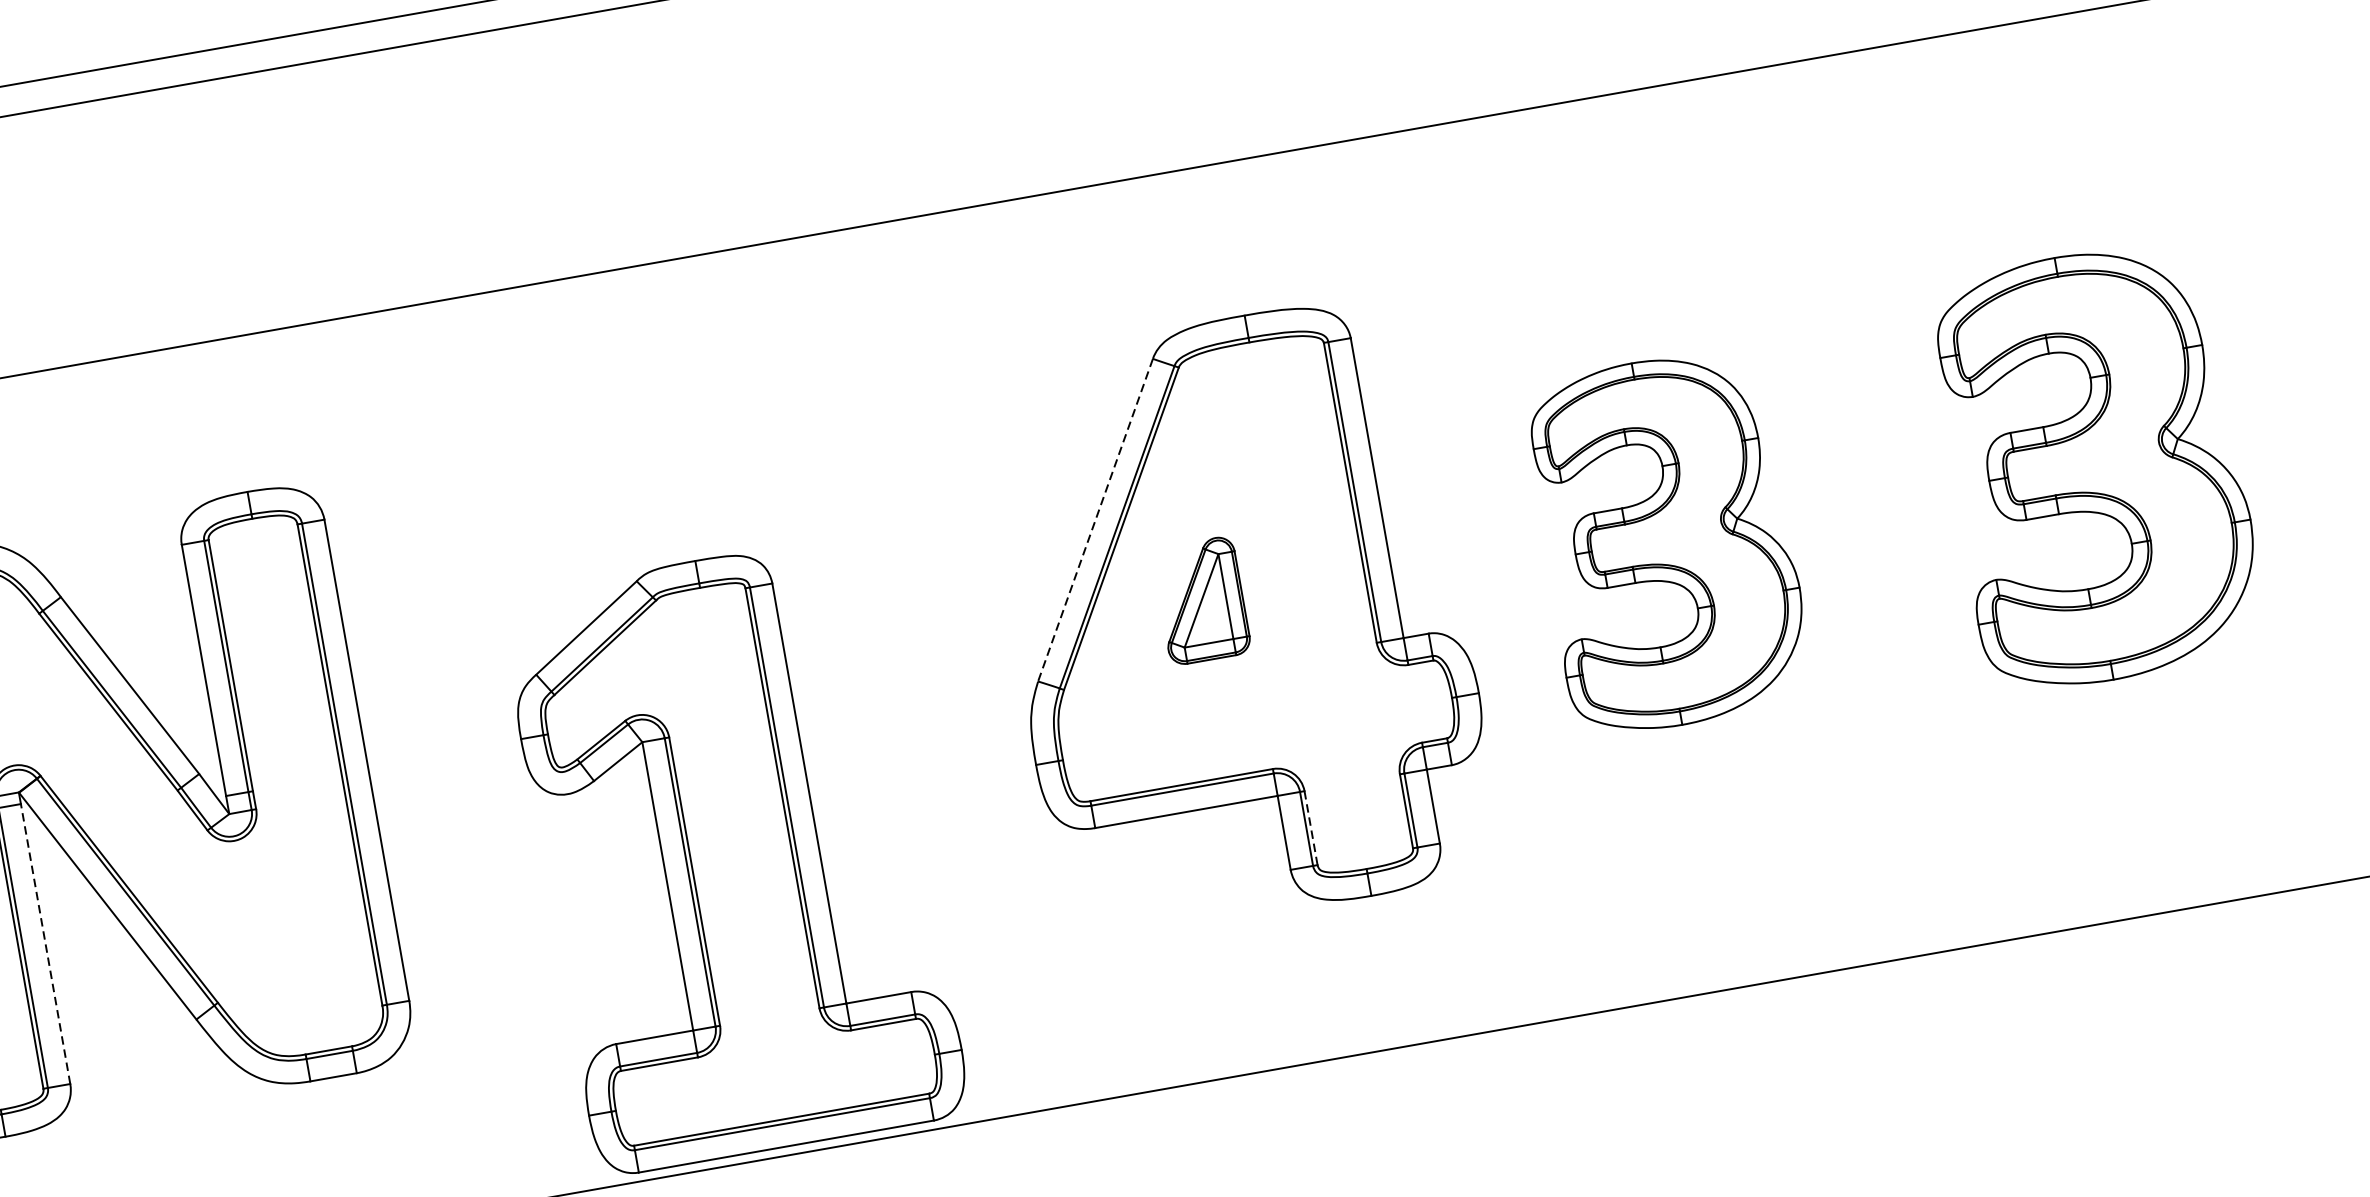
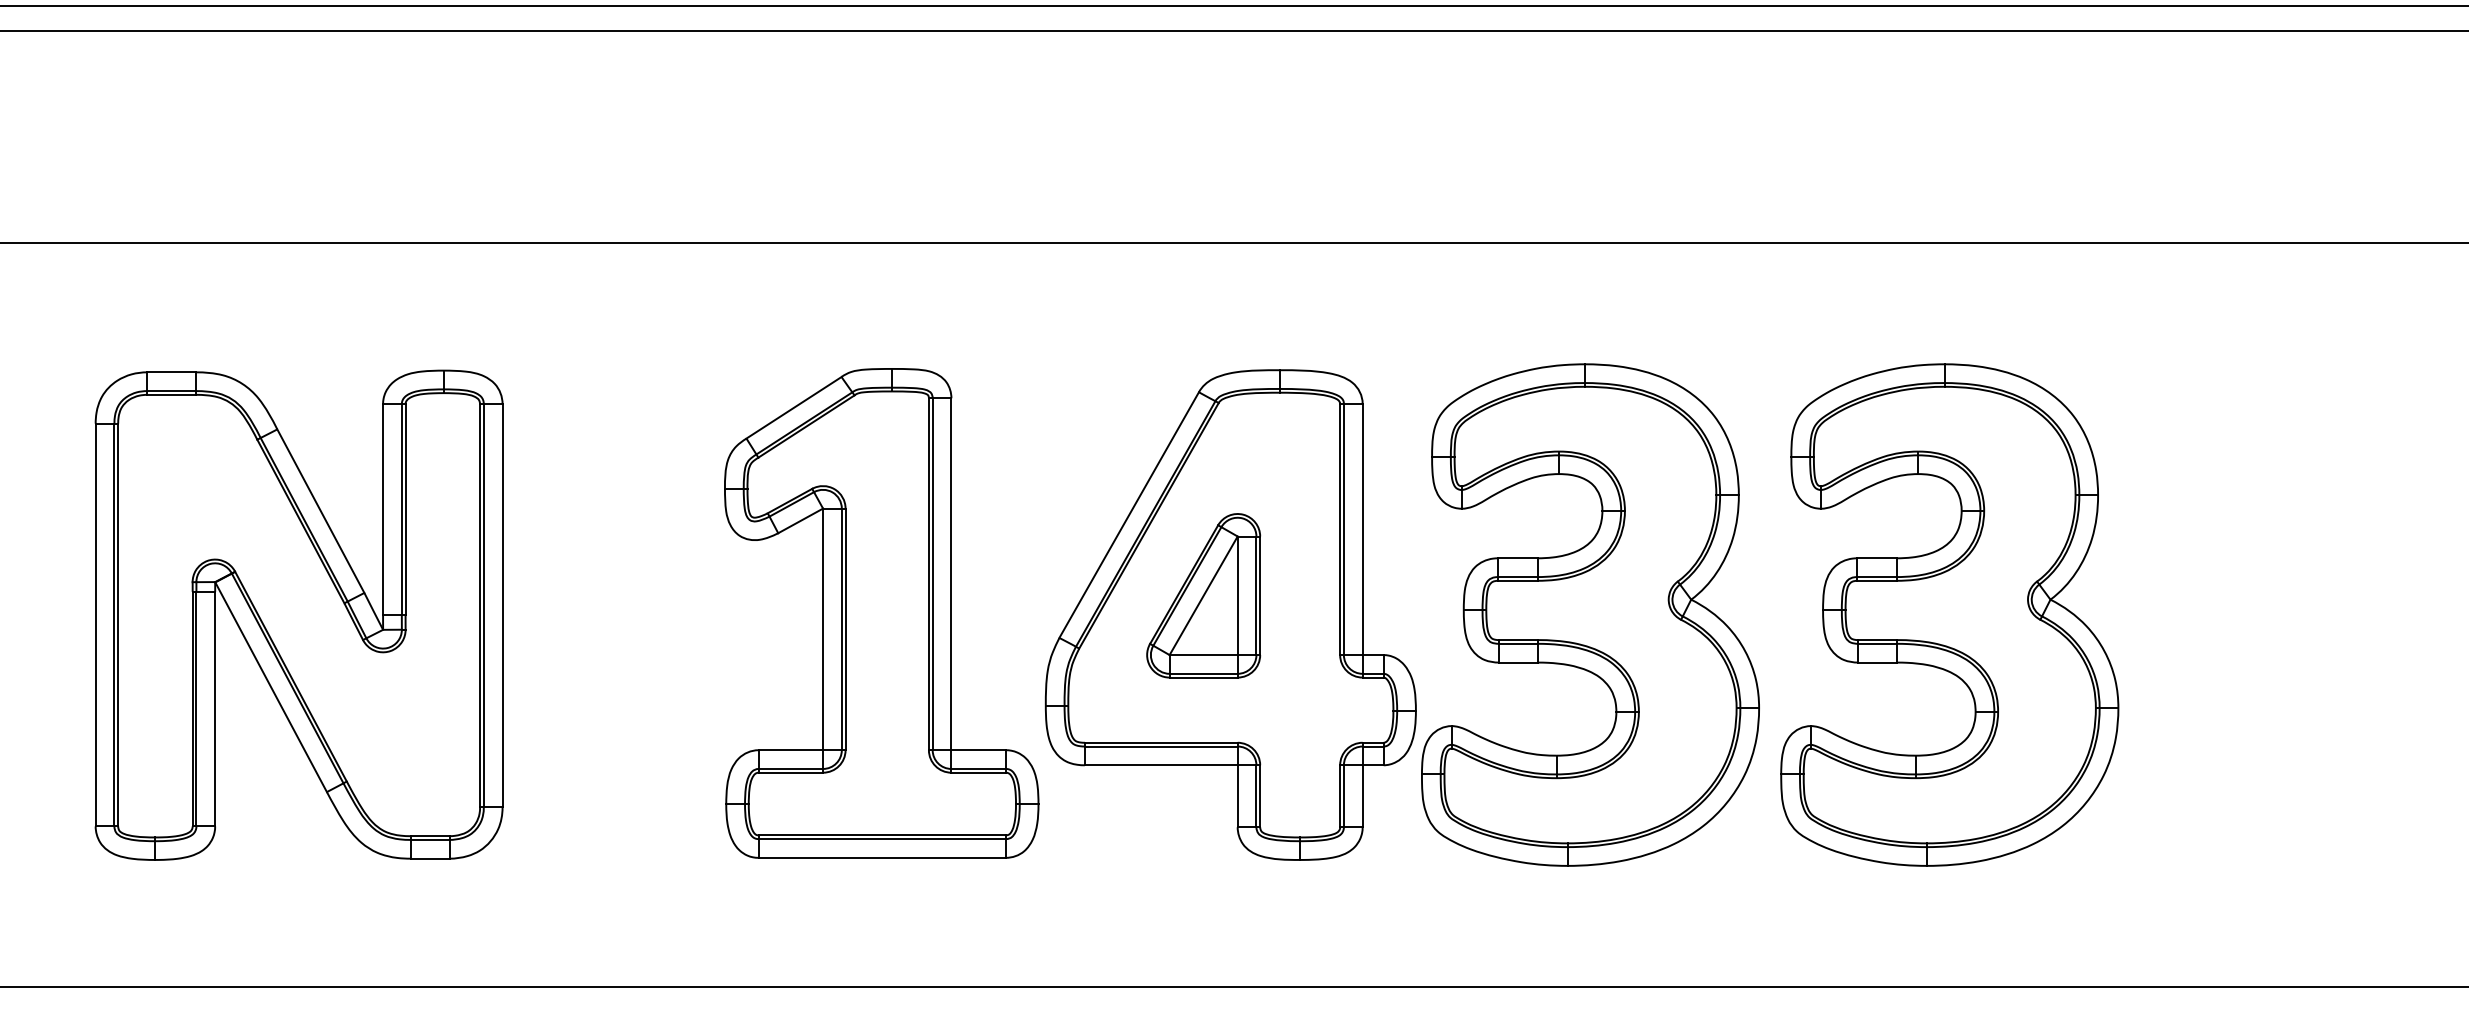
part: (2095, 466) -> (1949, 614), size x1.43
line: (1094, 520) -> (1128, 515), dashed -> solid
part: (1666, 541) -> (1590, 614), size x1.67
part: (1201, 600) -> (1203, 595), size x1.67
line: (1311, 828) -> (1260, 796), dashed -> solid
part: (734, 855) -> (881, 613), moved
line: (45, 943) -> (215, 708), dashed -> solid

